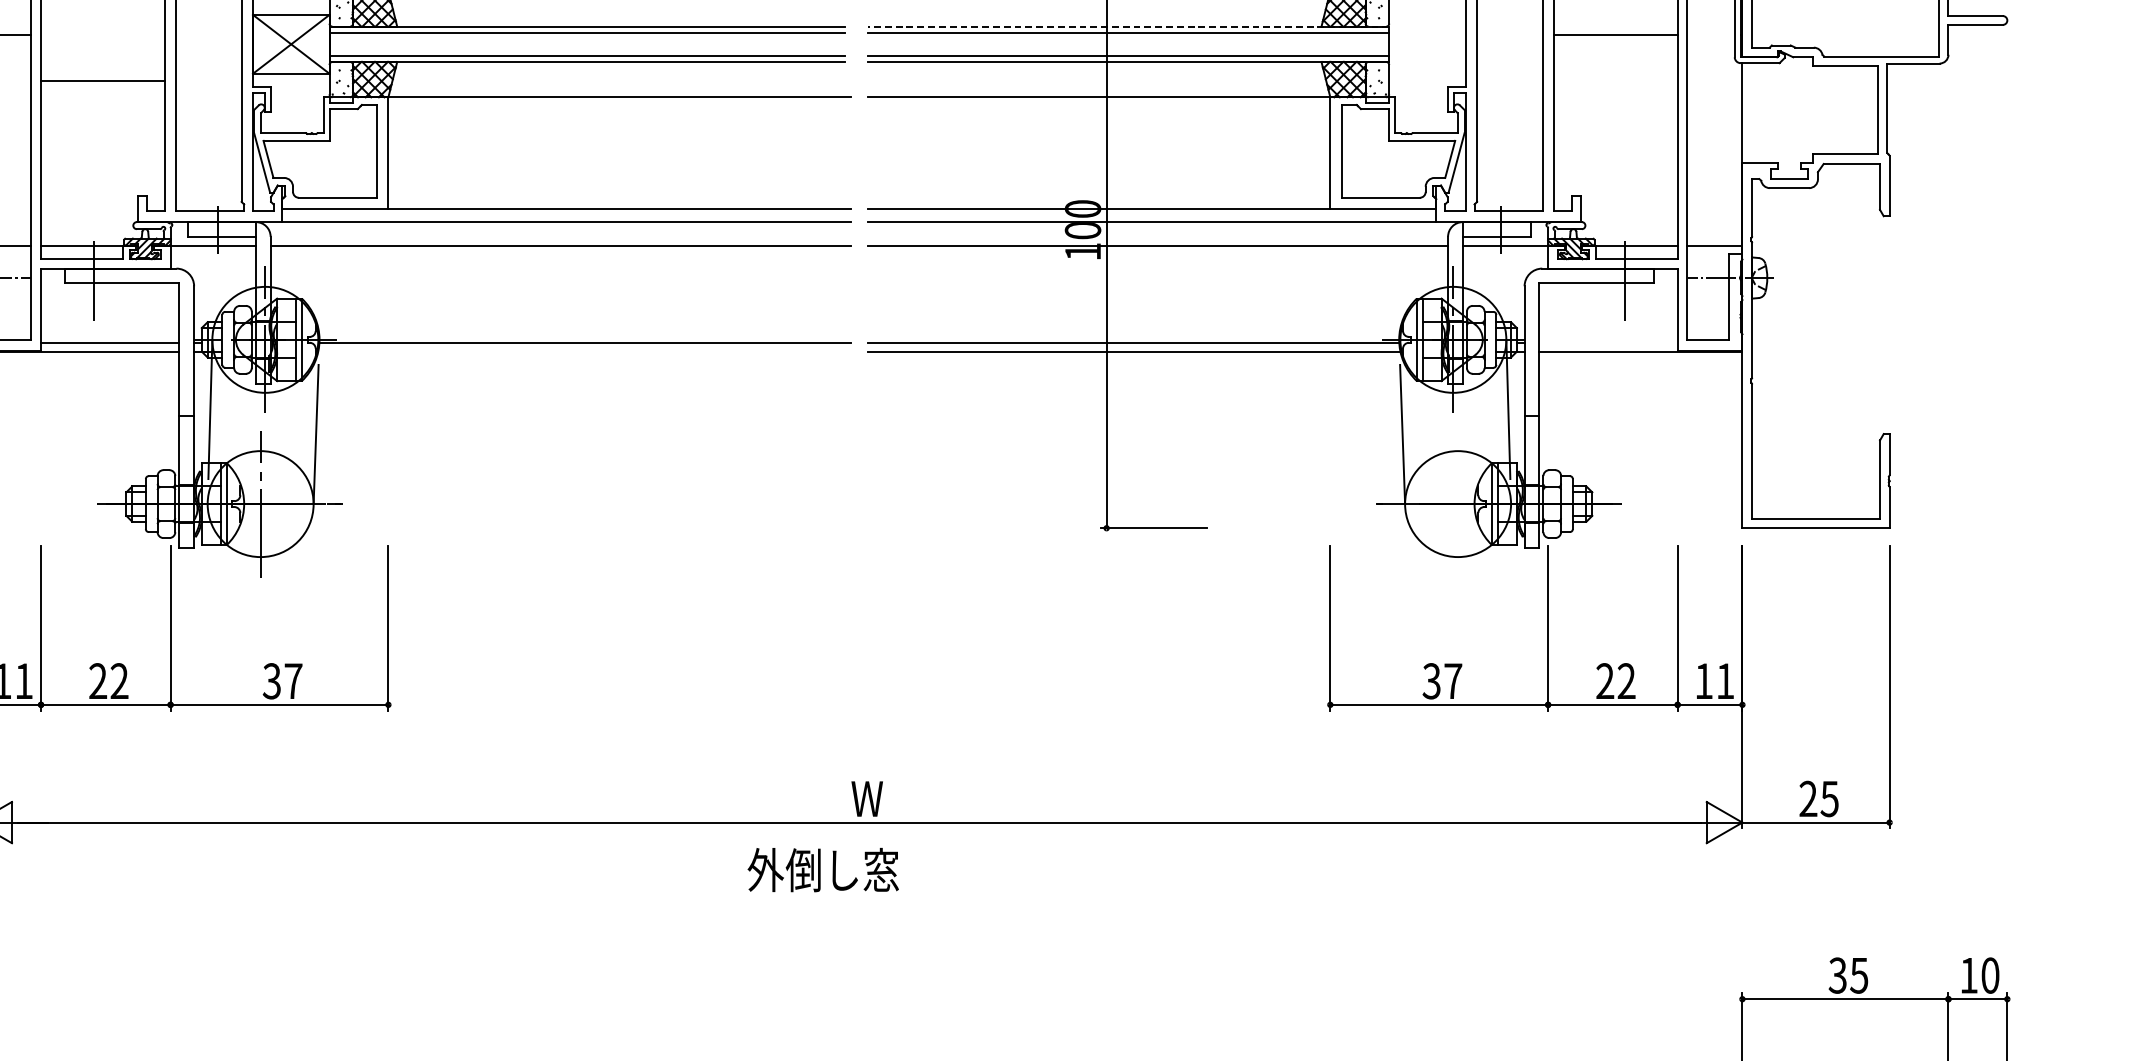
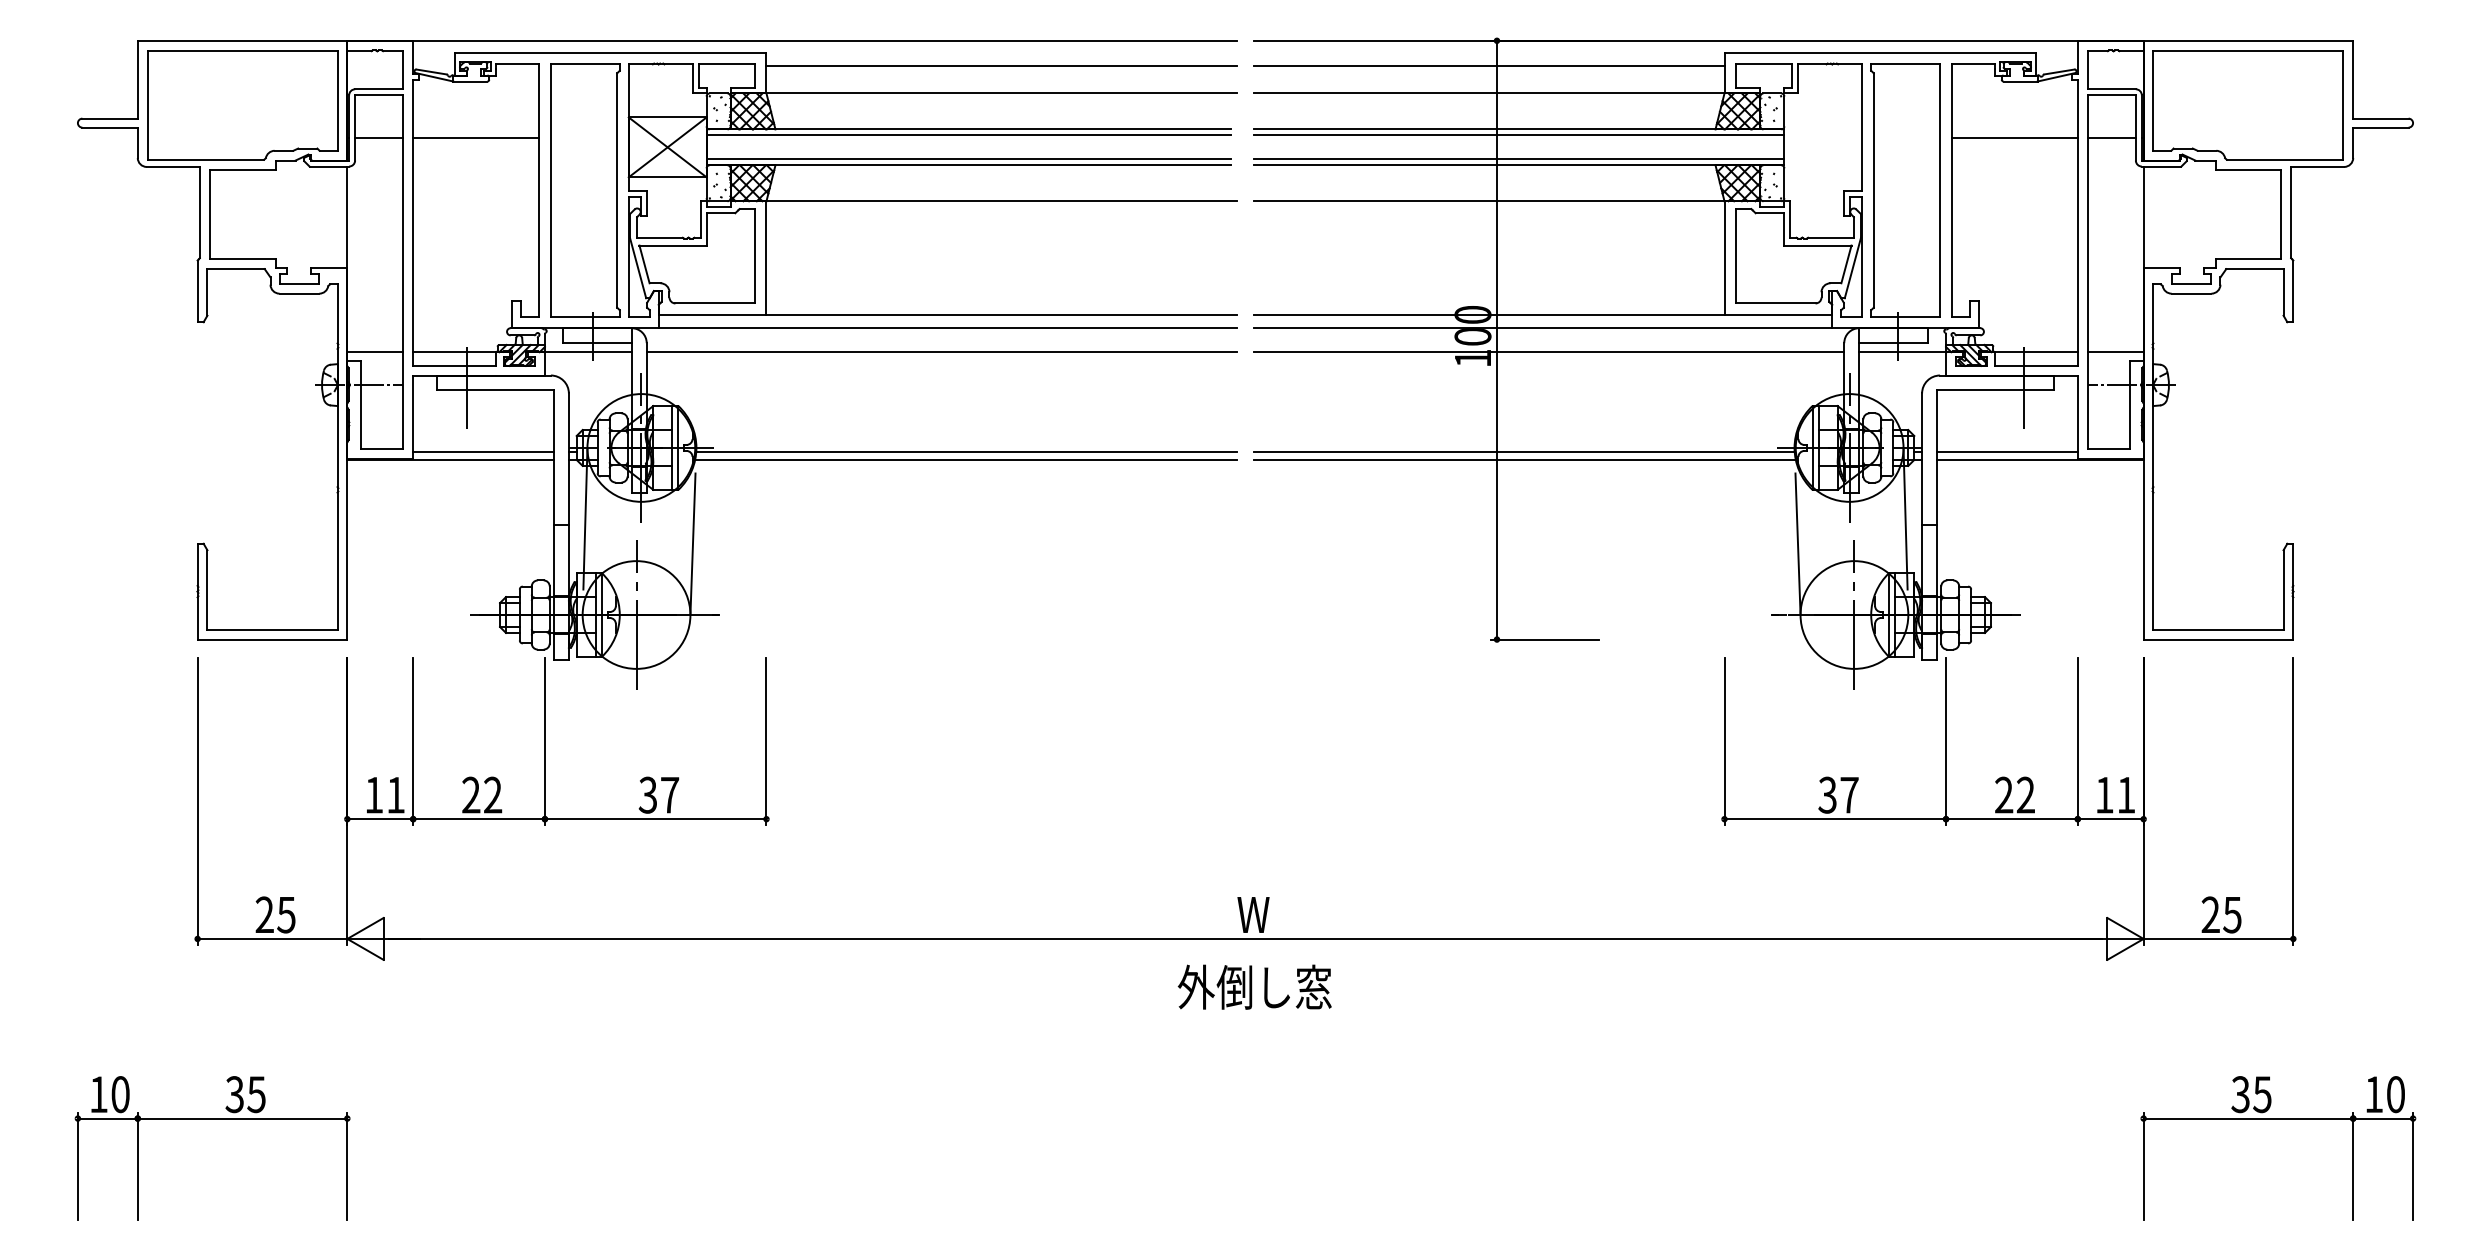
line: (1128, 26) -> (1519, 129), dashed -> solid
line: (1710, 35) -> (2111, 138), added
line: (102, 80) -> (475, 138), moved
line: (1608, 343) -> (2007, 451), added
line: (584, 351) -> (965, 459), added
line: (1458, 503) -> (1854, 614), added
text: (822, 869) -> (1254, 986), moved

